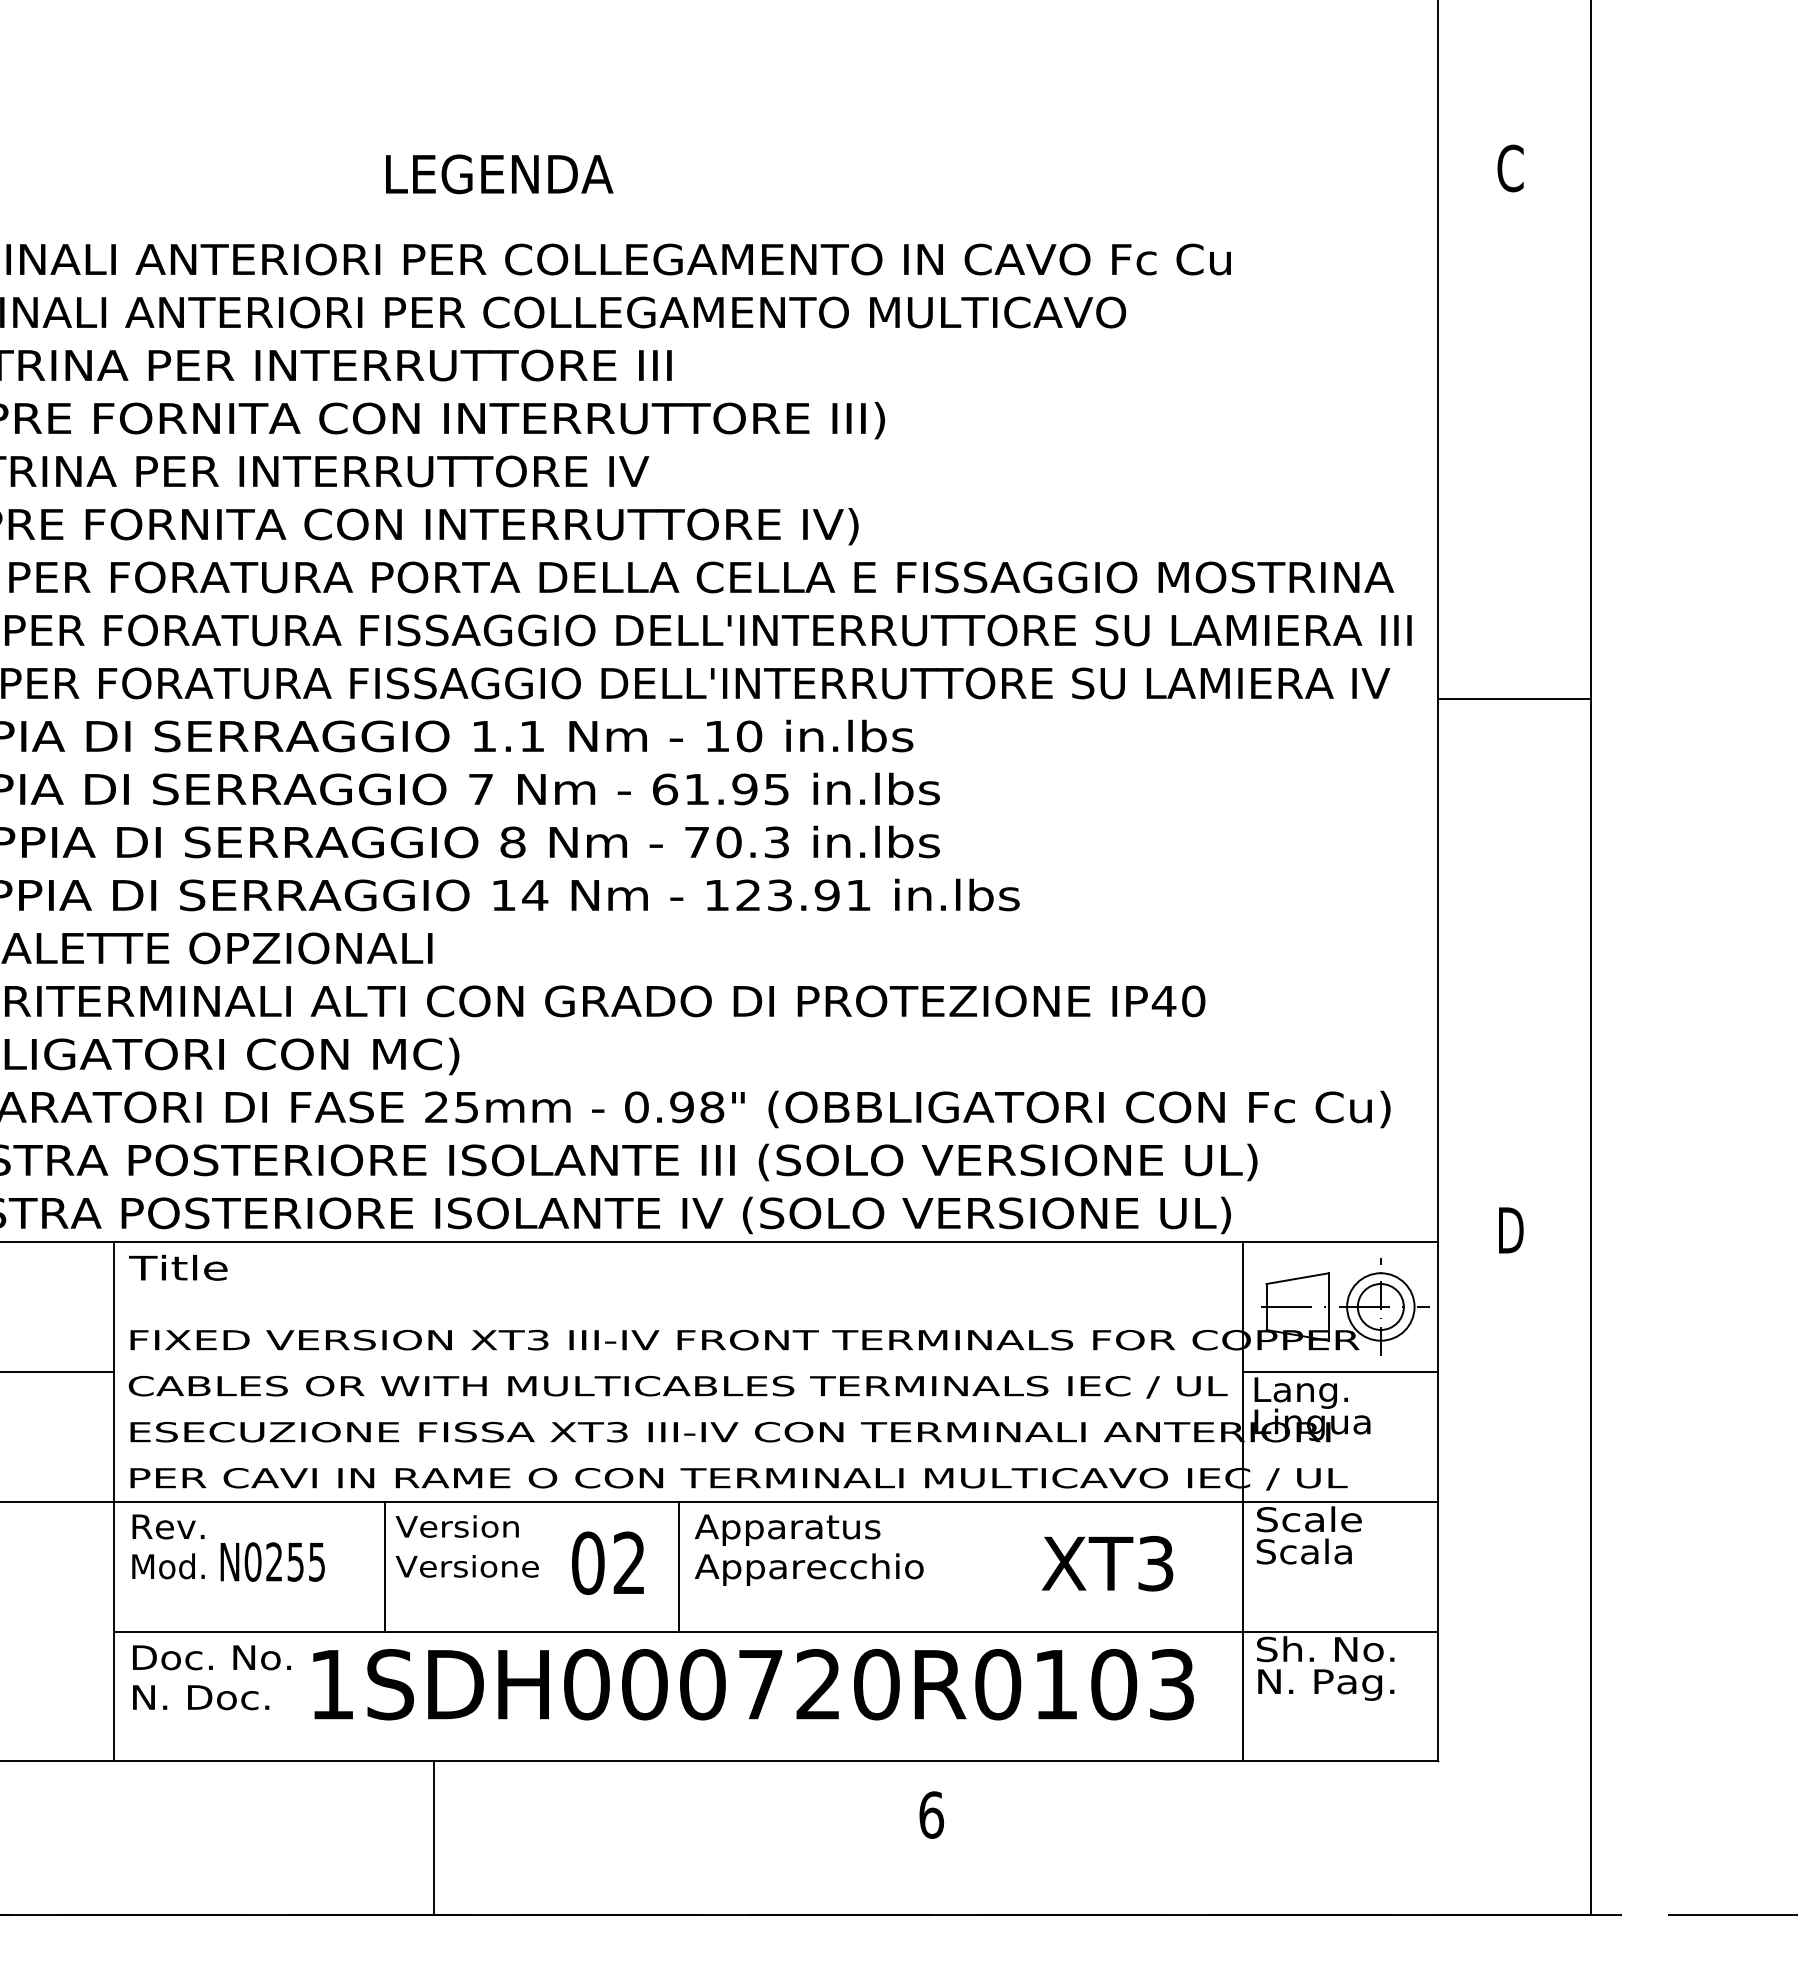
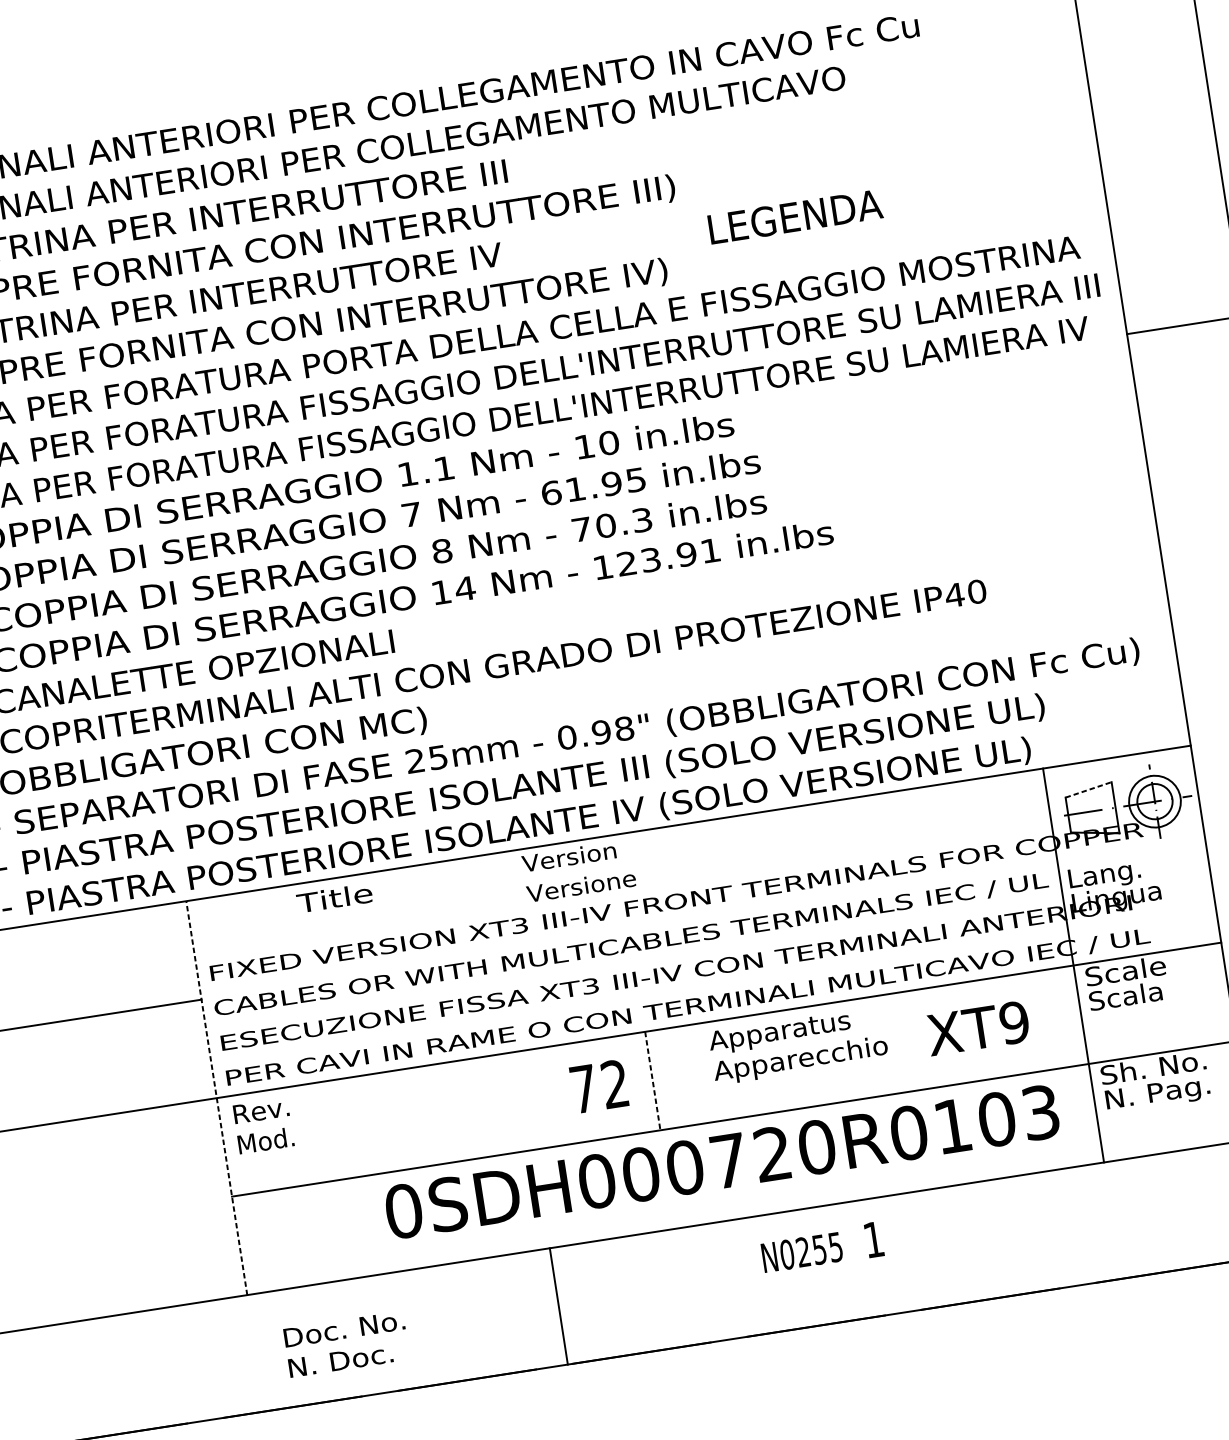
text: (499, 174) -> (795, 216), moved
text: (178, 1267) -> (334, 897), moved
line: (1297, 1278) -> (1088, 789), solid -> dashed
line: (1340, 1371) -> (1131, 855), removed
line: (113, 1501) -> (216, 1097), solid -> dashed
text: (466, 1546) -> (578, 871), moved
text: (808, 1549) -> (797, 1045), moved
text: (272, 1561) -> (801, 1252), moved
text: (588, 1563) -> (584, 1089), 02 -> 72
text: (1155, 1563) -> (1014, 1022), XT3 -> XT9
line: (385, 1566) -> (430, 1115), removed
line: (678, 1566) -> (652, 1080), solid -> dashed
text: (211, 1677) -> (346, 1344), moved
text: (332, 1684) -> (404, 1211), 1SDH000720R0103 -> 0SDH000720R0103
text: (931, 1814) -> (873, 1239), 6 -> 1
line: (433, 1837) -> (558, 1305), moved

